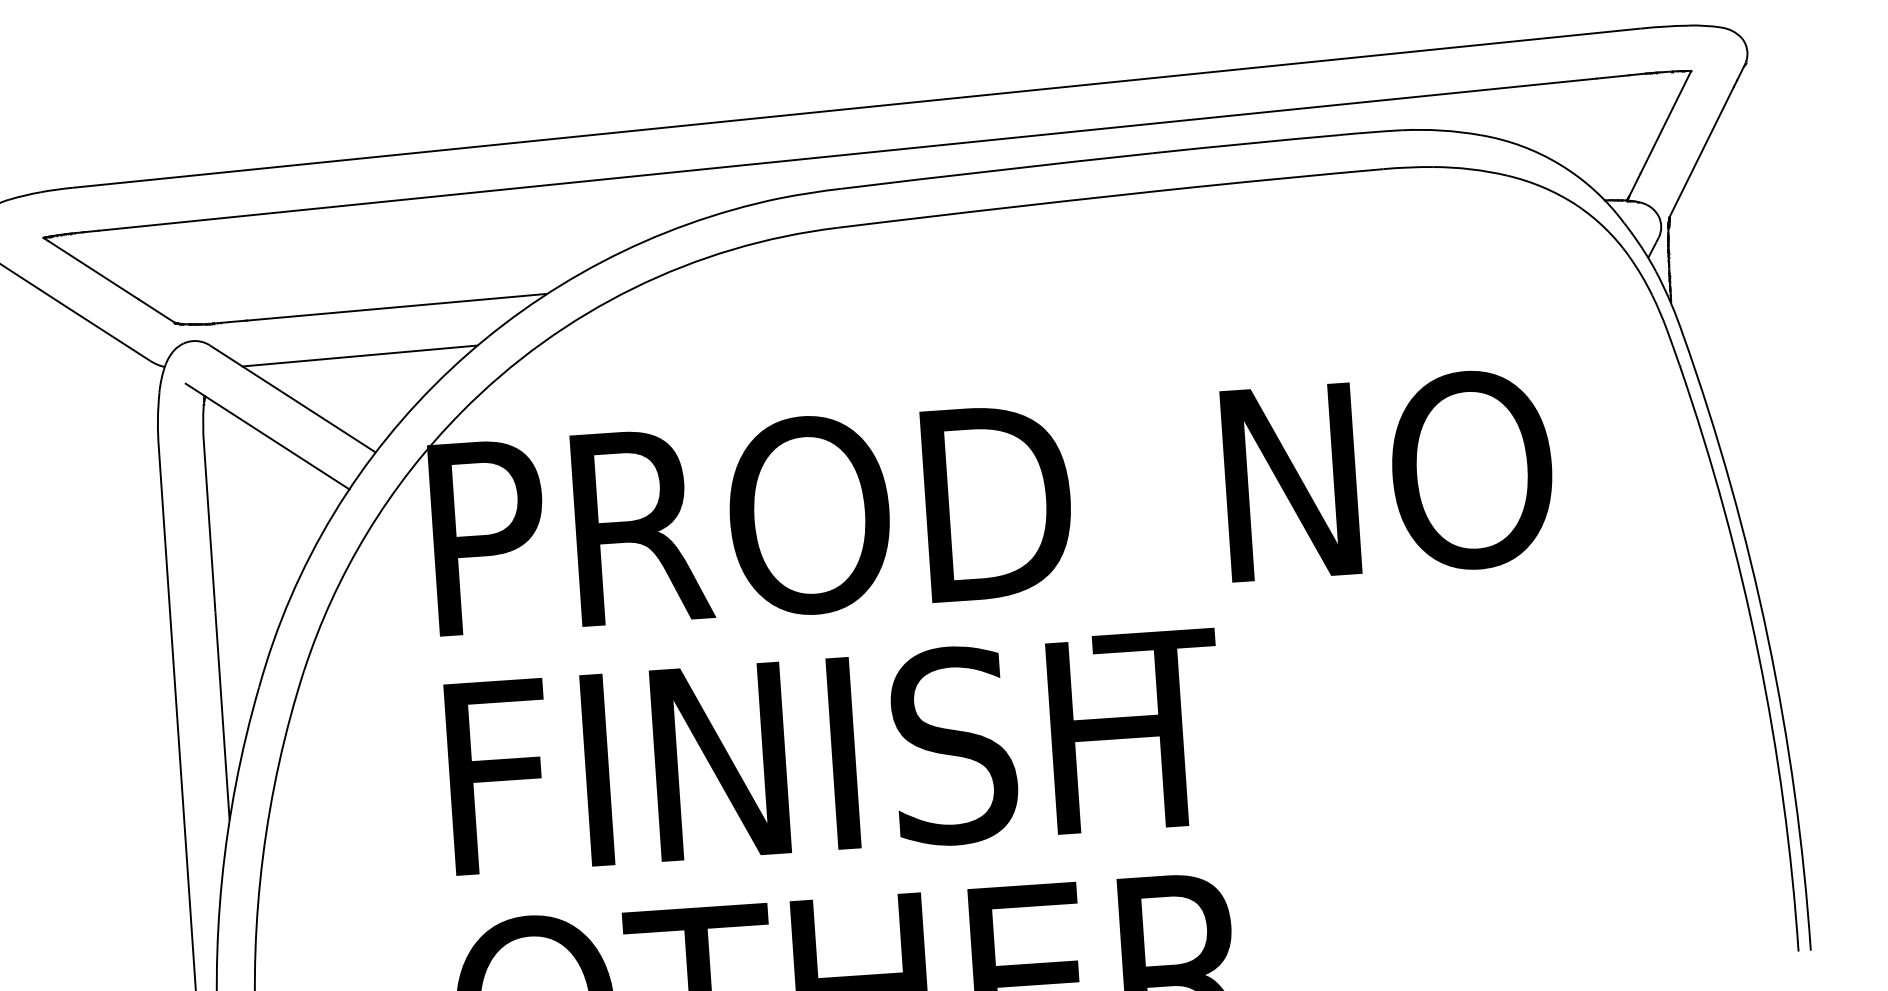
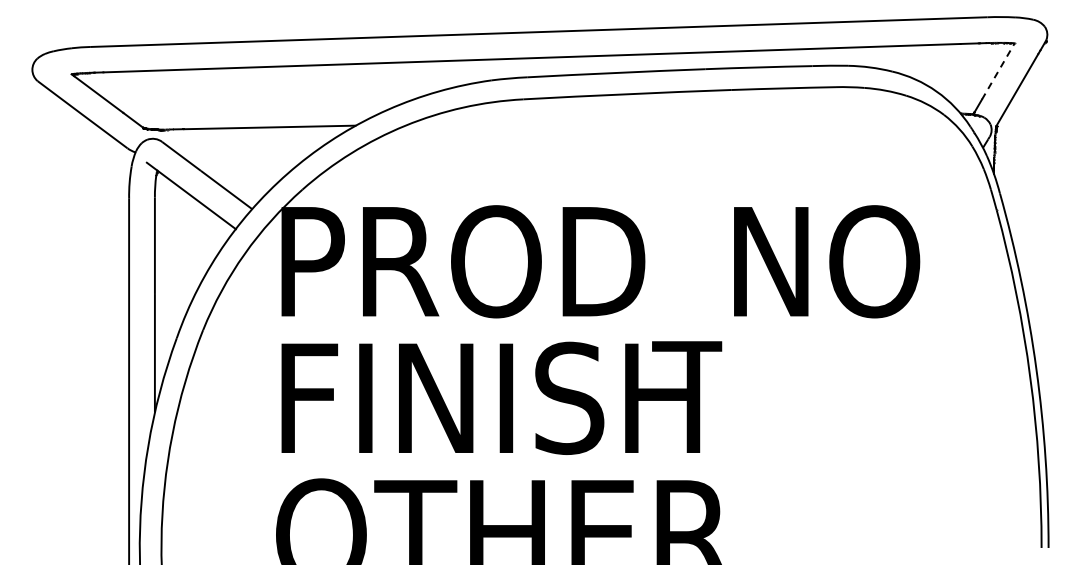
line: (1666, 122) -> (998, 71), solid -> dashed
line: (359, 355) -> (246, 153), removed

